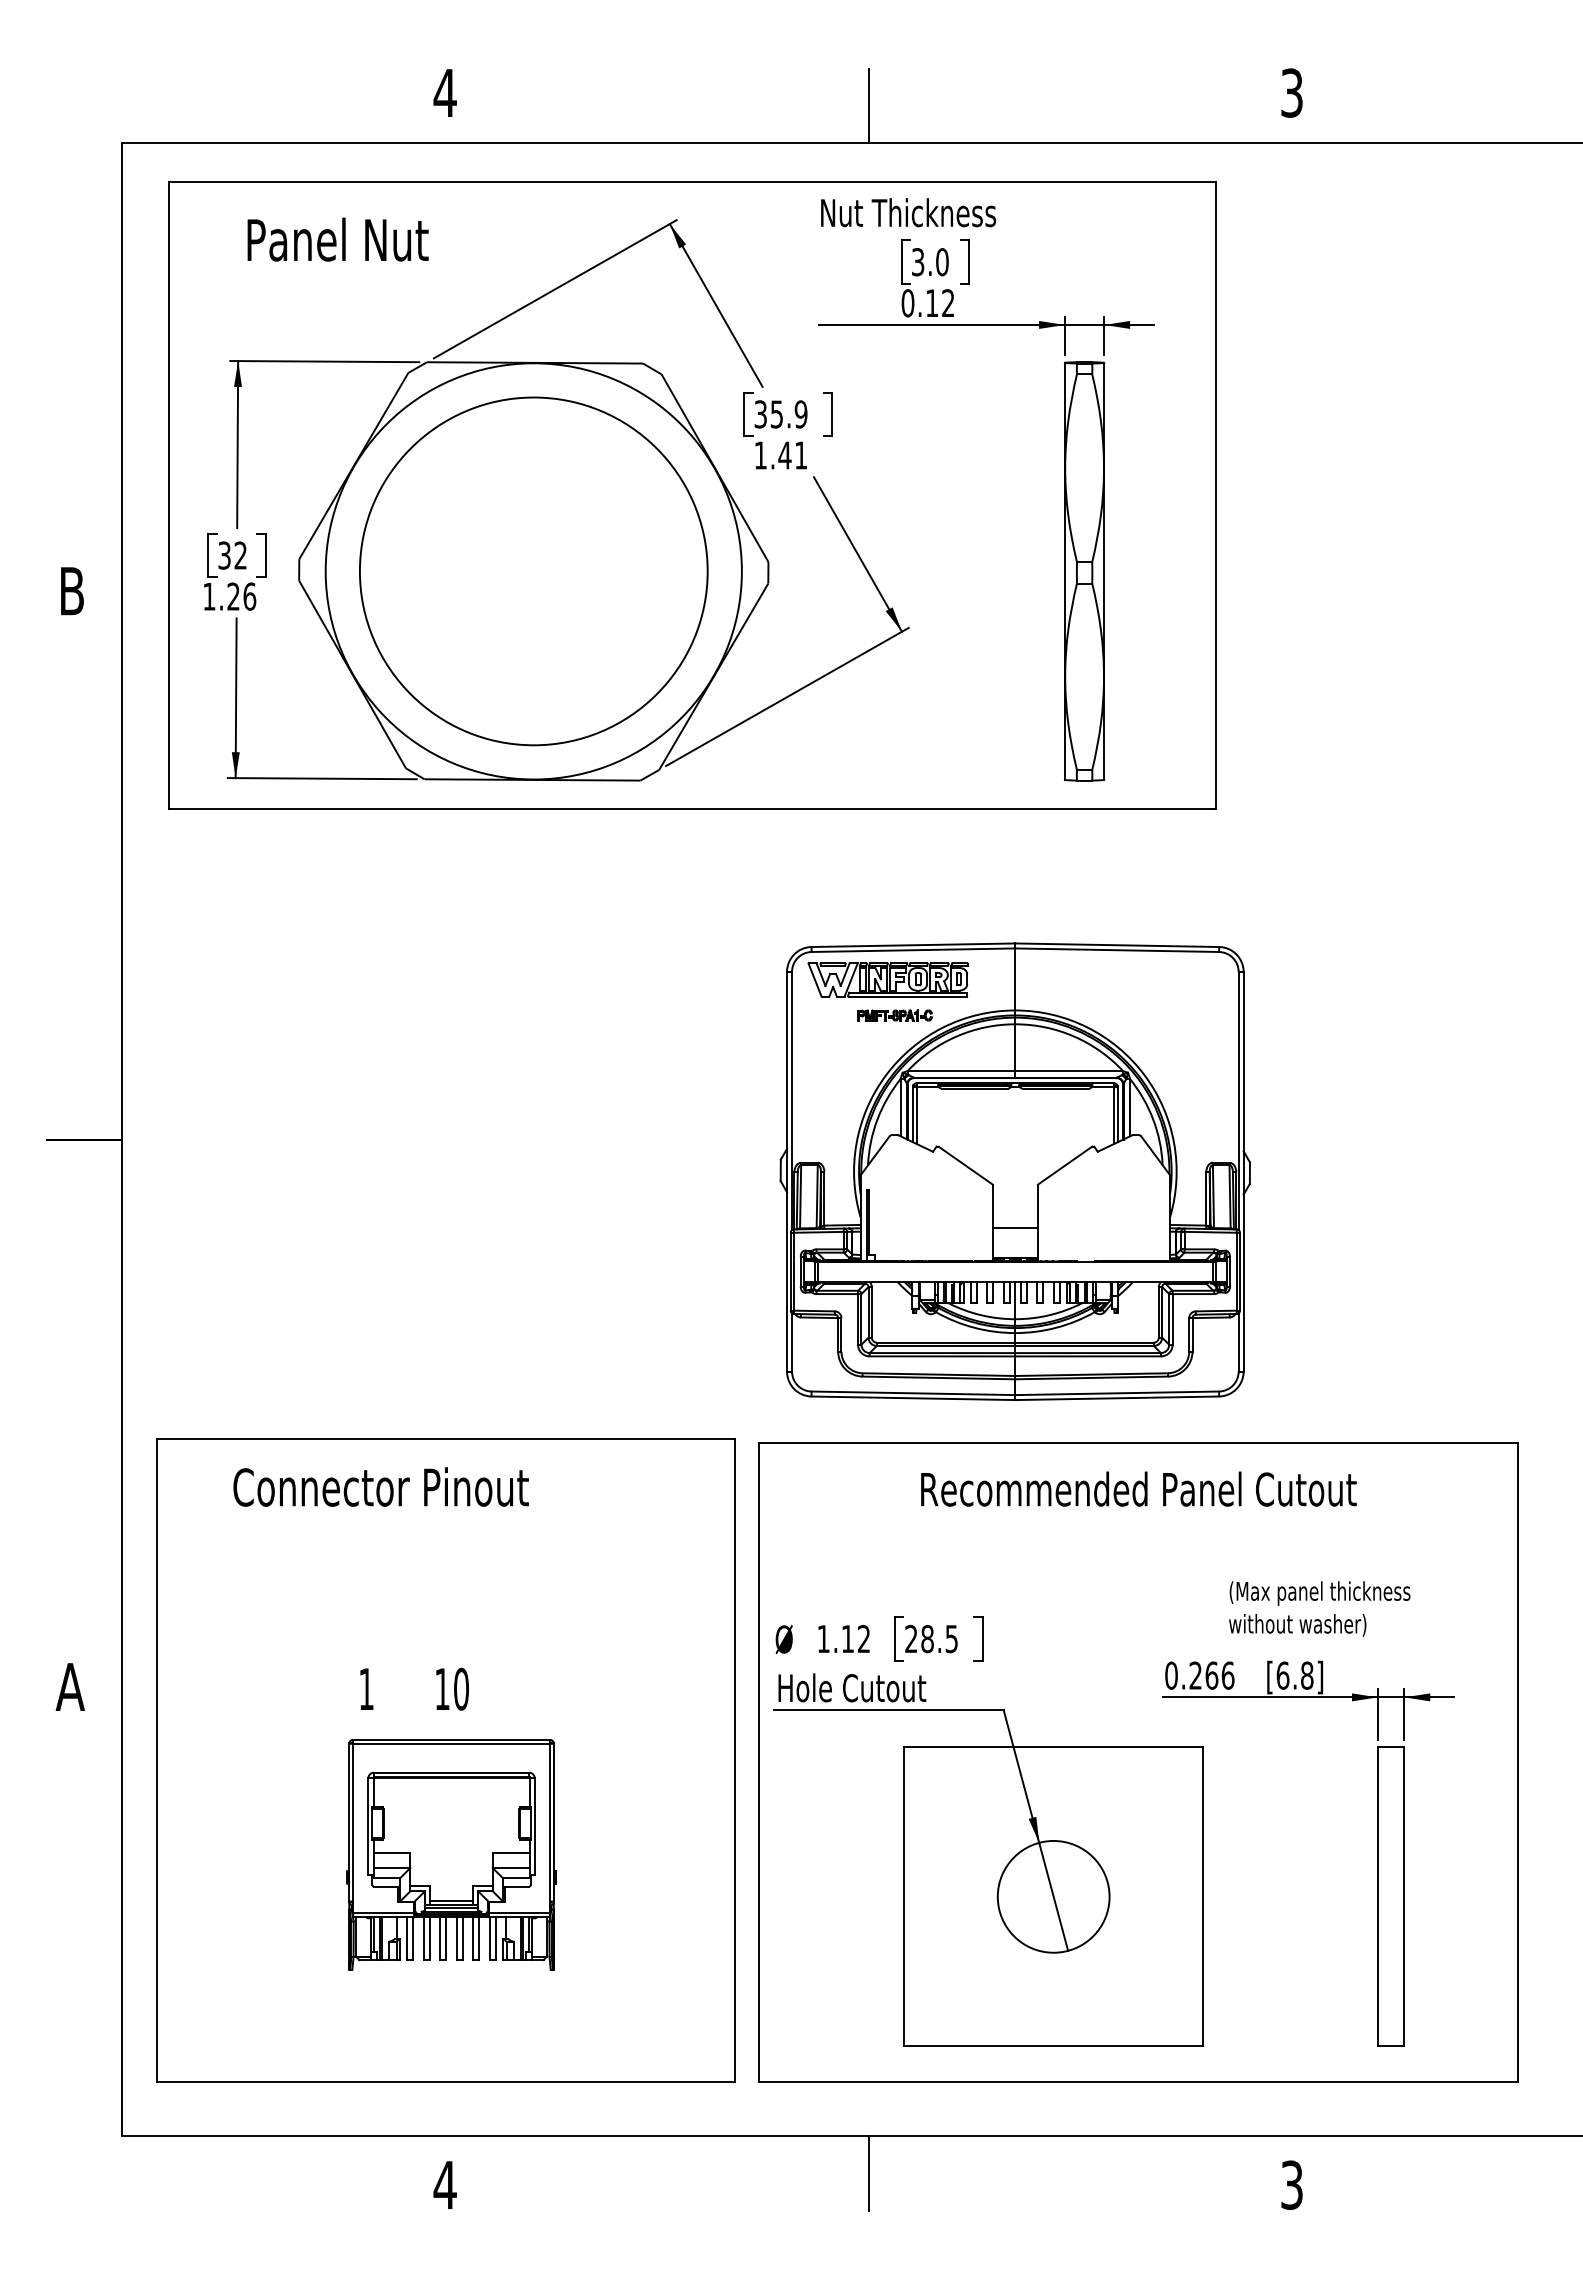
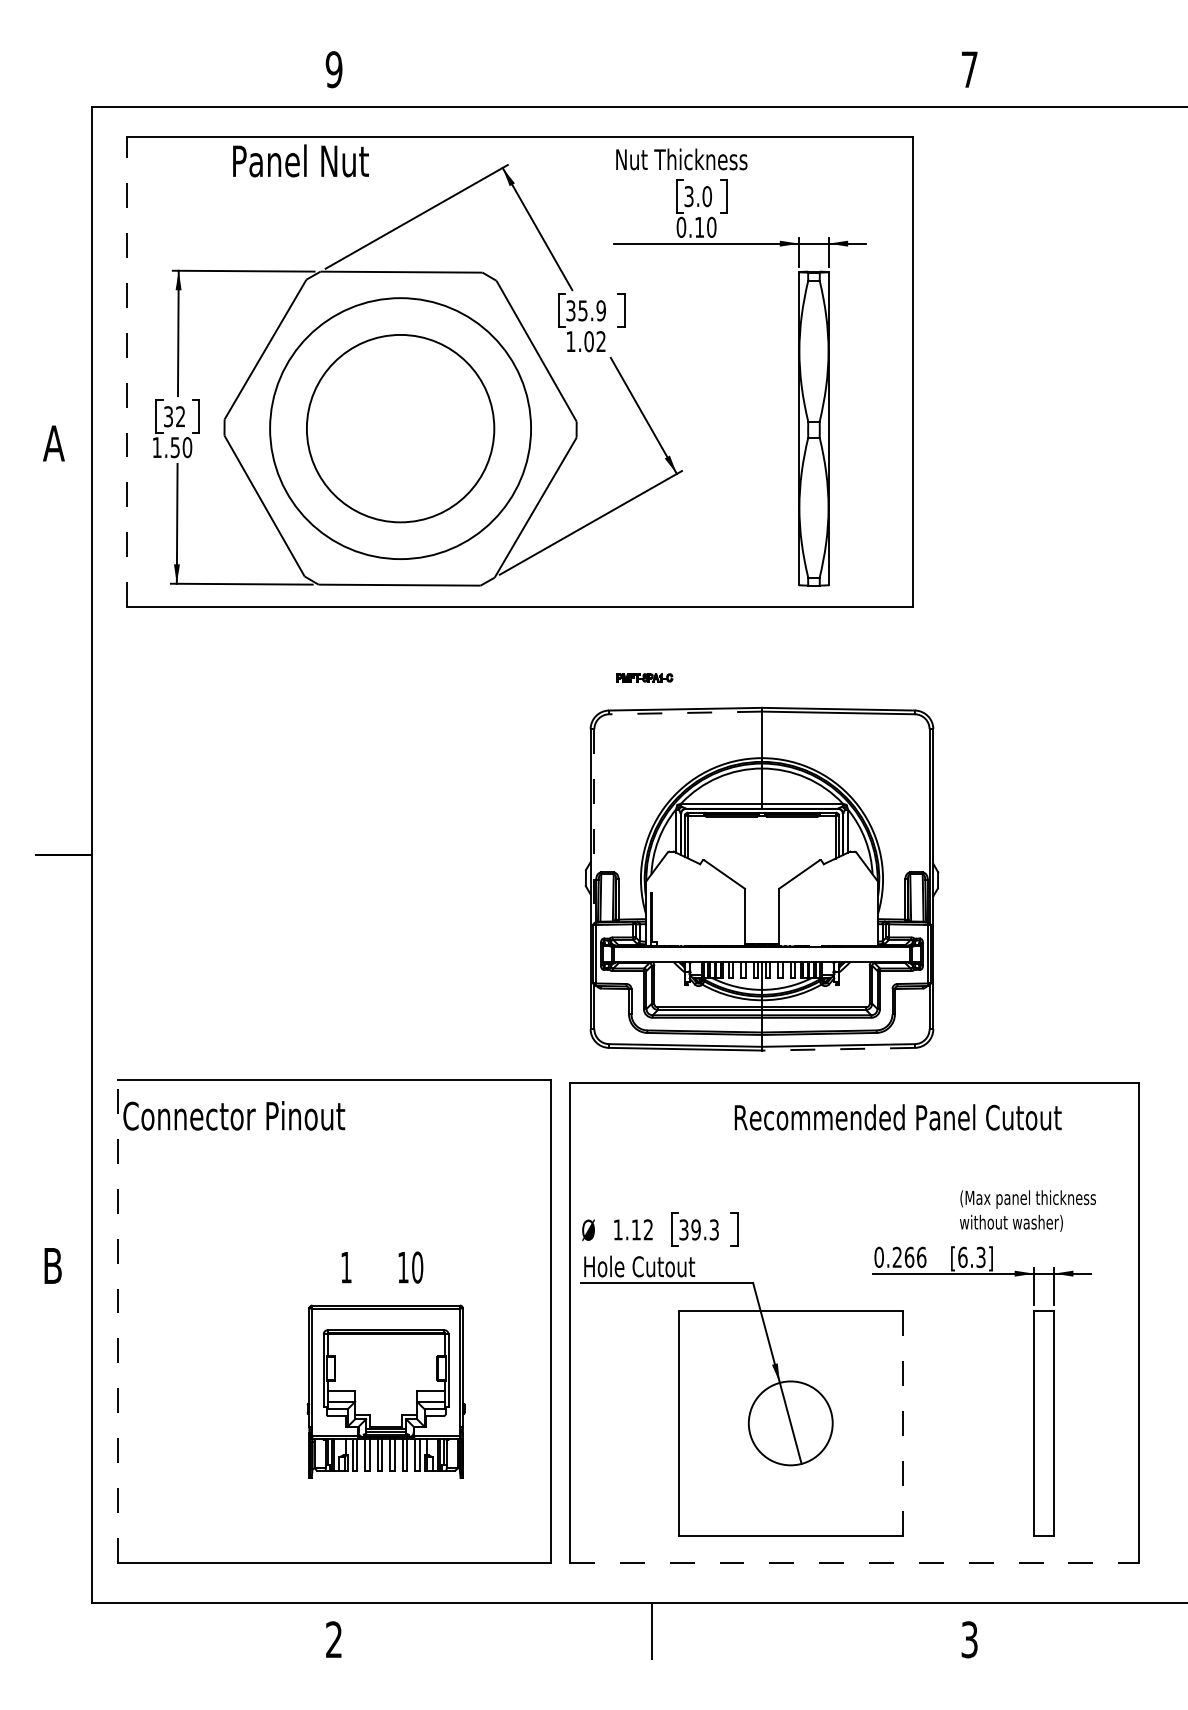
text: (444, 92) -> (333, 69), 4 -> 9
text: (1291, 92) -> (969, 69), 3 -> 7
line: (869, 105) -> (652, 78), removed
text: (337, 239) -> (300, 160), moved
text: (948, 303) -> (711, 227), 0.12 -> 0.10
text: (792, 455) -> (594, 341), 1.41 -> 1.02
line: (168, 495) -> (126, 371), solid -> dashed
circle: (533, 571) -> (400, 428), size x0.6
text: (71, 591) -> (53, 443), B -> A
text: (241, 596) -> (181, 447), 1.26 -> 1.50
line: (913, 950) -> (685, 713), solid -> dashed
part: (887, 979) -> (666, 734), removed
part: (894, 1015) -> (644, 677), moved
line: (792, 1101) -> (594, 826), solid -> dashed
line: (1015, 1228) -> (762, 921), removed
line: (1117, 1398) -> (838, 1049), solid -> dashed
text: (380, 1486) -> (233, 1115), moved
text: (1138, 1488) -> (897, 1116), moved
text: (1319, 1608) -> (1027, 1210), moved
text: (931, 1638) -> (699, 1229), 28.5 -> 39.3
text: (1307, 1675) -> (981, 1257), [6.8] -> [6.3]
text: (69, 1686) -> (52, 1265), A -> B
text: (414, 1688) -> (382, 1267), moved
line: (156, 1760) -> (117, 1321), solid -> dashed
part: (451, 1854) -> (386, 1391), moved
line: (1203, 1896) -> (903, 1423), solid -> dashed
line: (1139, 2082) -> (855, 1562), solid -> dashed
text: (444, 2184) -> (333, 1639), 4 -> 2

